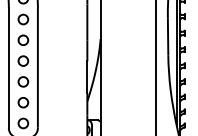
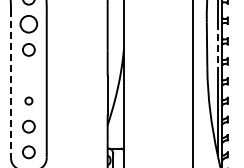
circle: (23, 19) -> (28, 24), size x1.4
line: (176, 36) -> (217, 45), solid -> dashed
circle: (23, 61) -> (28, 75), removed
line: (9, 68) -> (11, 84), solid -> dashed
circle: (23, 81) -> (28, 100), size x0.6

